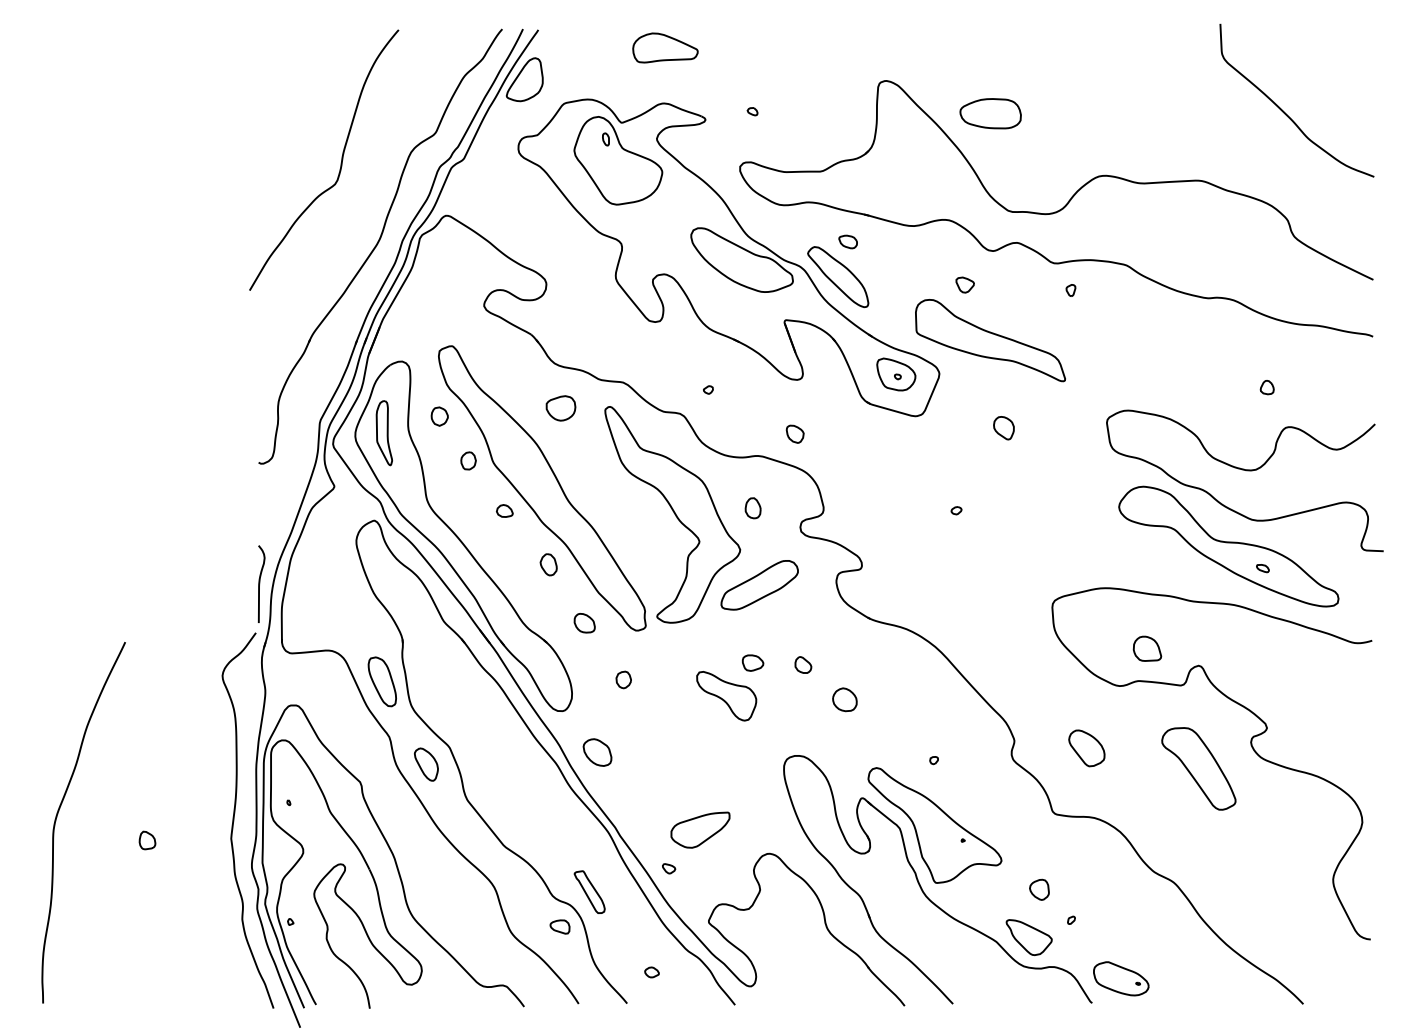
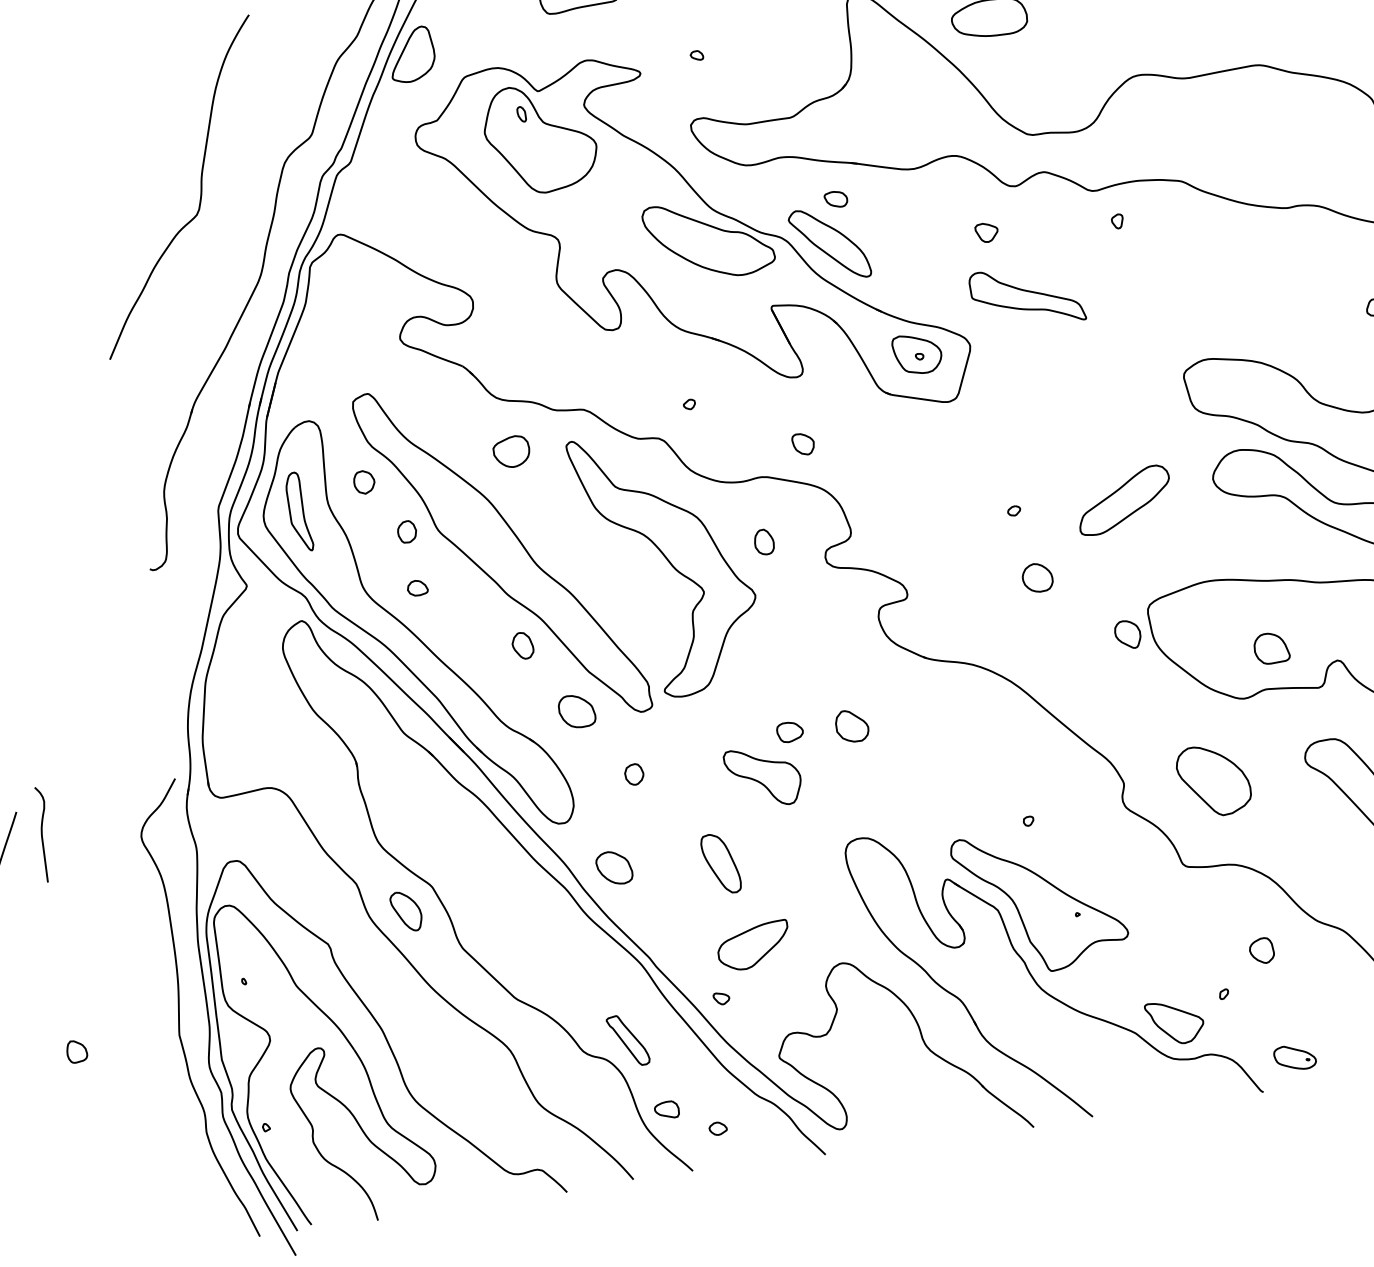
part: (990, 340) -> (1027, 296), size x0.6
part: (1003, 428) -> (1127, 635), moved
part: (504, 510) -> (417, 587), moved
curve: (260, 583) -> (43, 833), moved
part: (759, 585) -> (1123, 500), moved
part: (584, 623) -> (576, 711), size x1.4
part: (803, 664) -> (852, 725), size x1.6
part: (381, 681) -> (719, 863), moved
part: (844, 699) -> (1037, 577), moved
part: (1086, 748) -> (1213, 780), size x1.6
part: (1039, 889) -> (1261, 950), moved
part: (559, 926) -> (666, 1109), moved
part: (1121, 978) -> (1295, 1057), size x0.6

